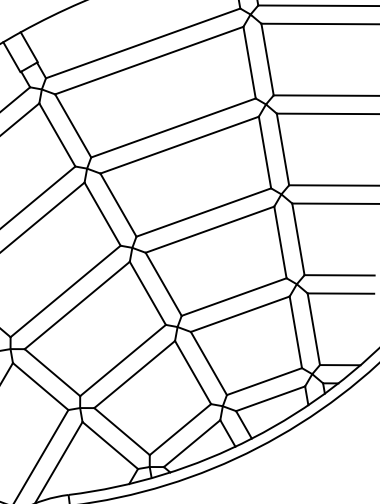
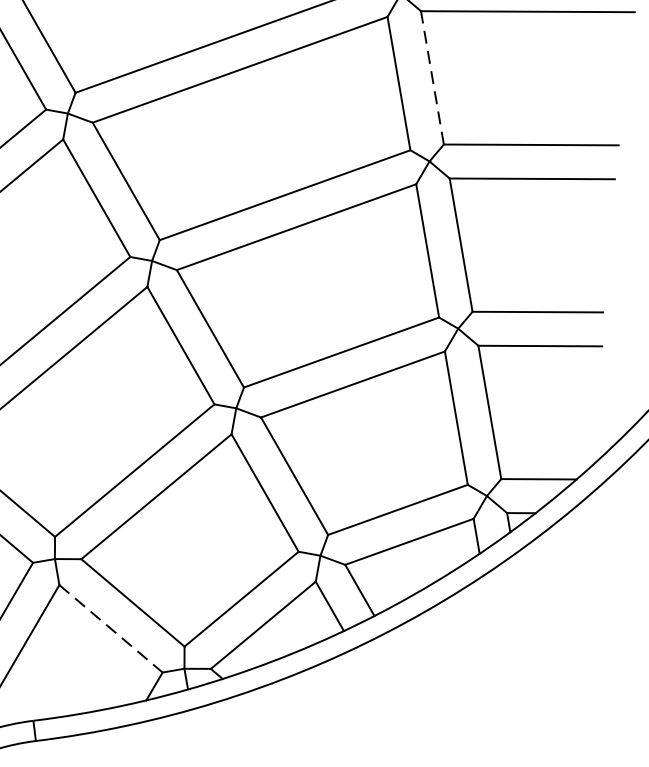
line: (282, 148) -> (431, 76), solid -> dashed
line: (110, 445) -> (111, 628), solid -> dashed

